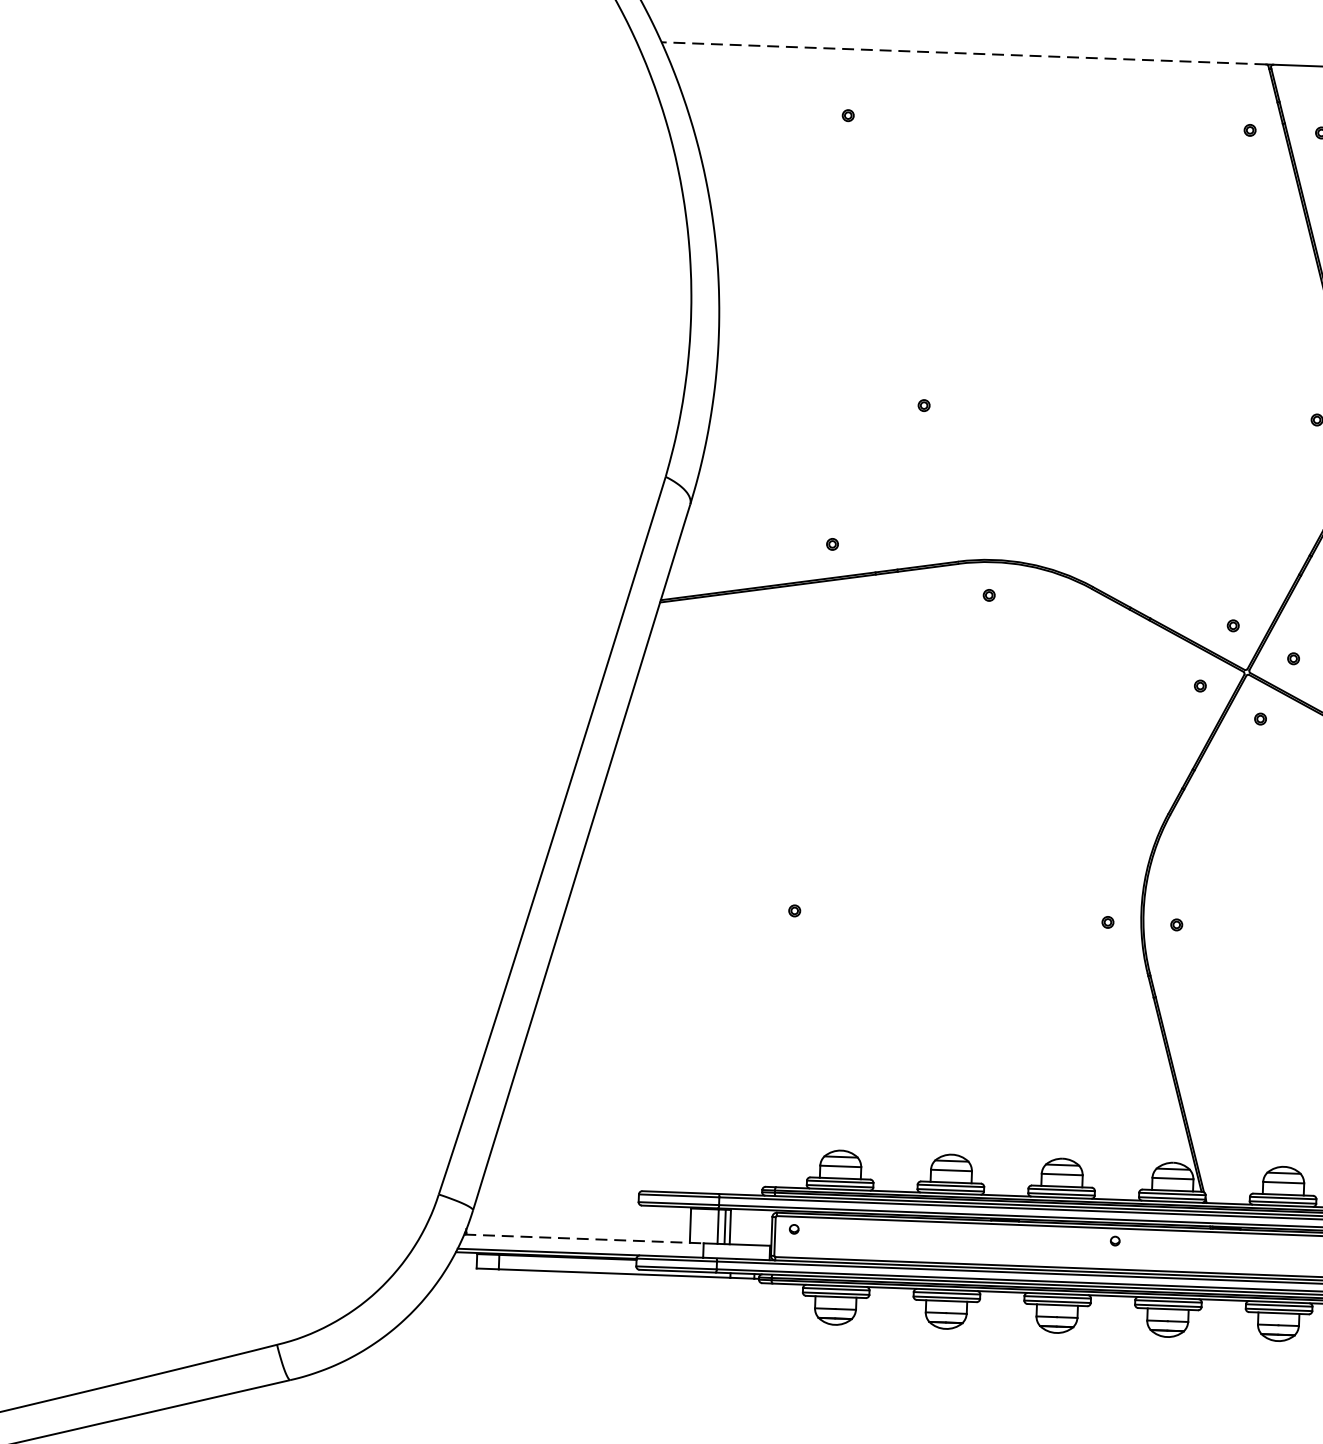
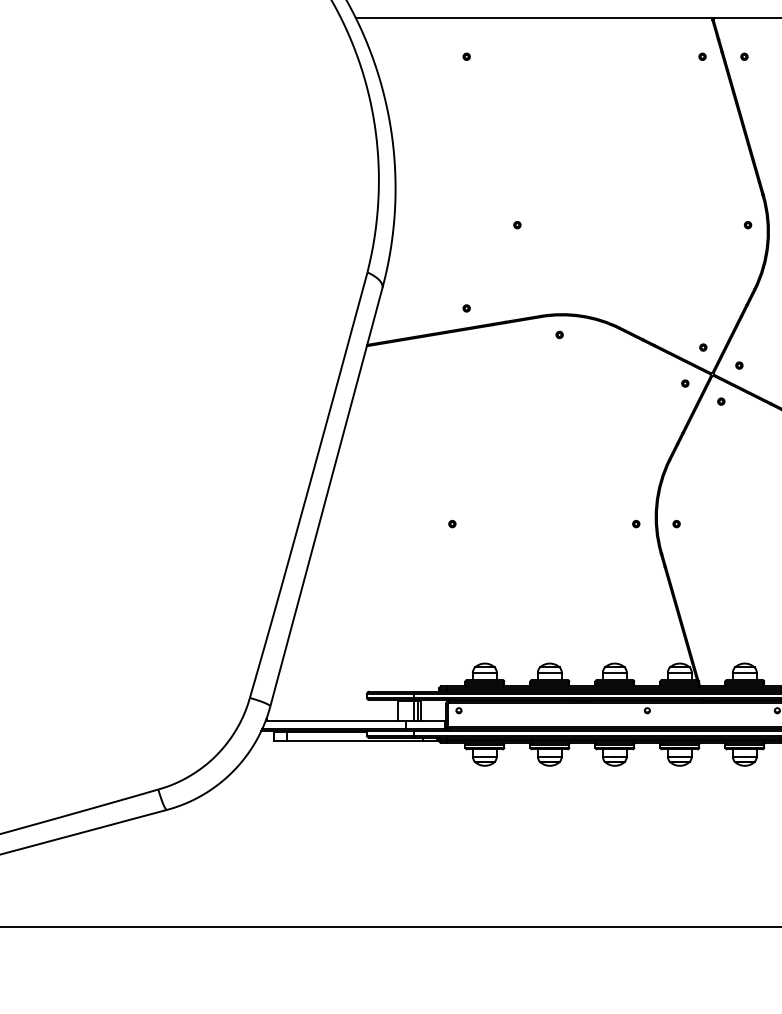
line: (962, 52) -> (532, 17), dashed -> solid
line: (584, 1238) -> (336, 720), dashed -> solid

